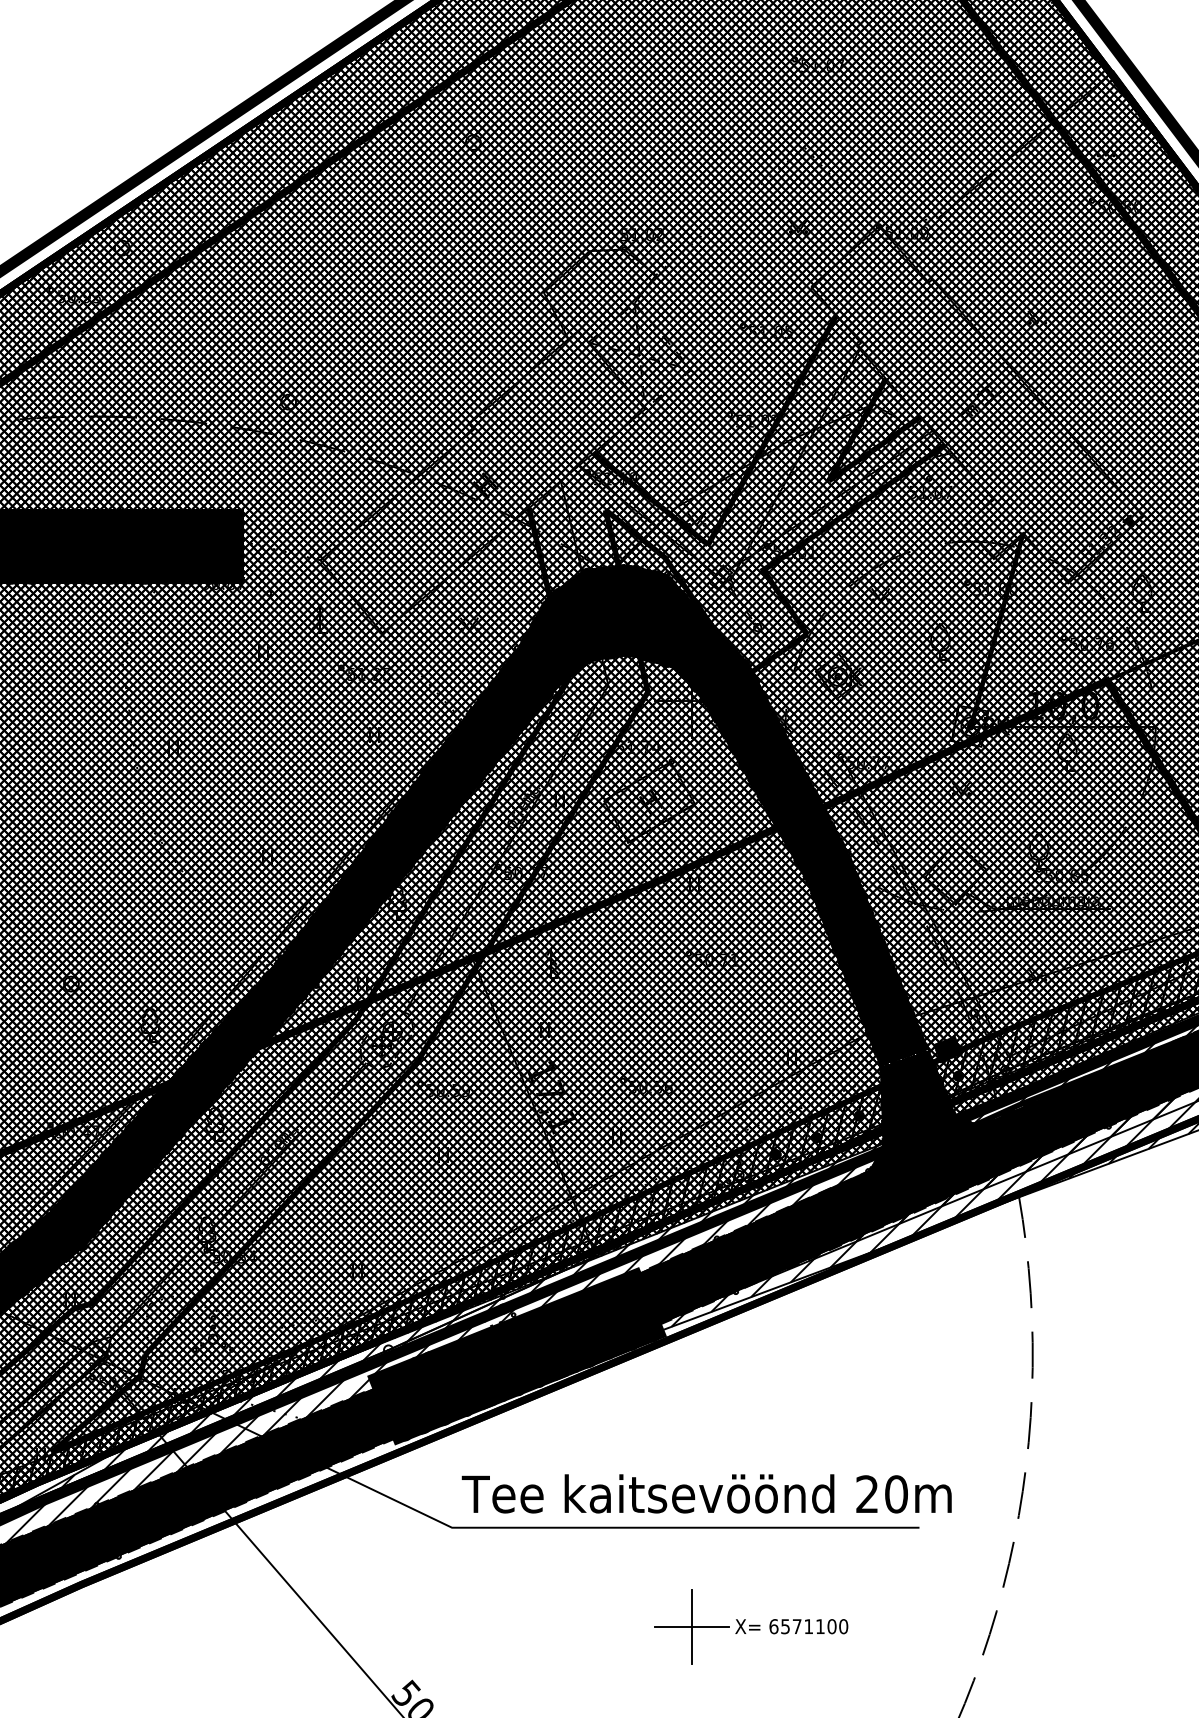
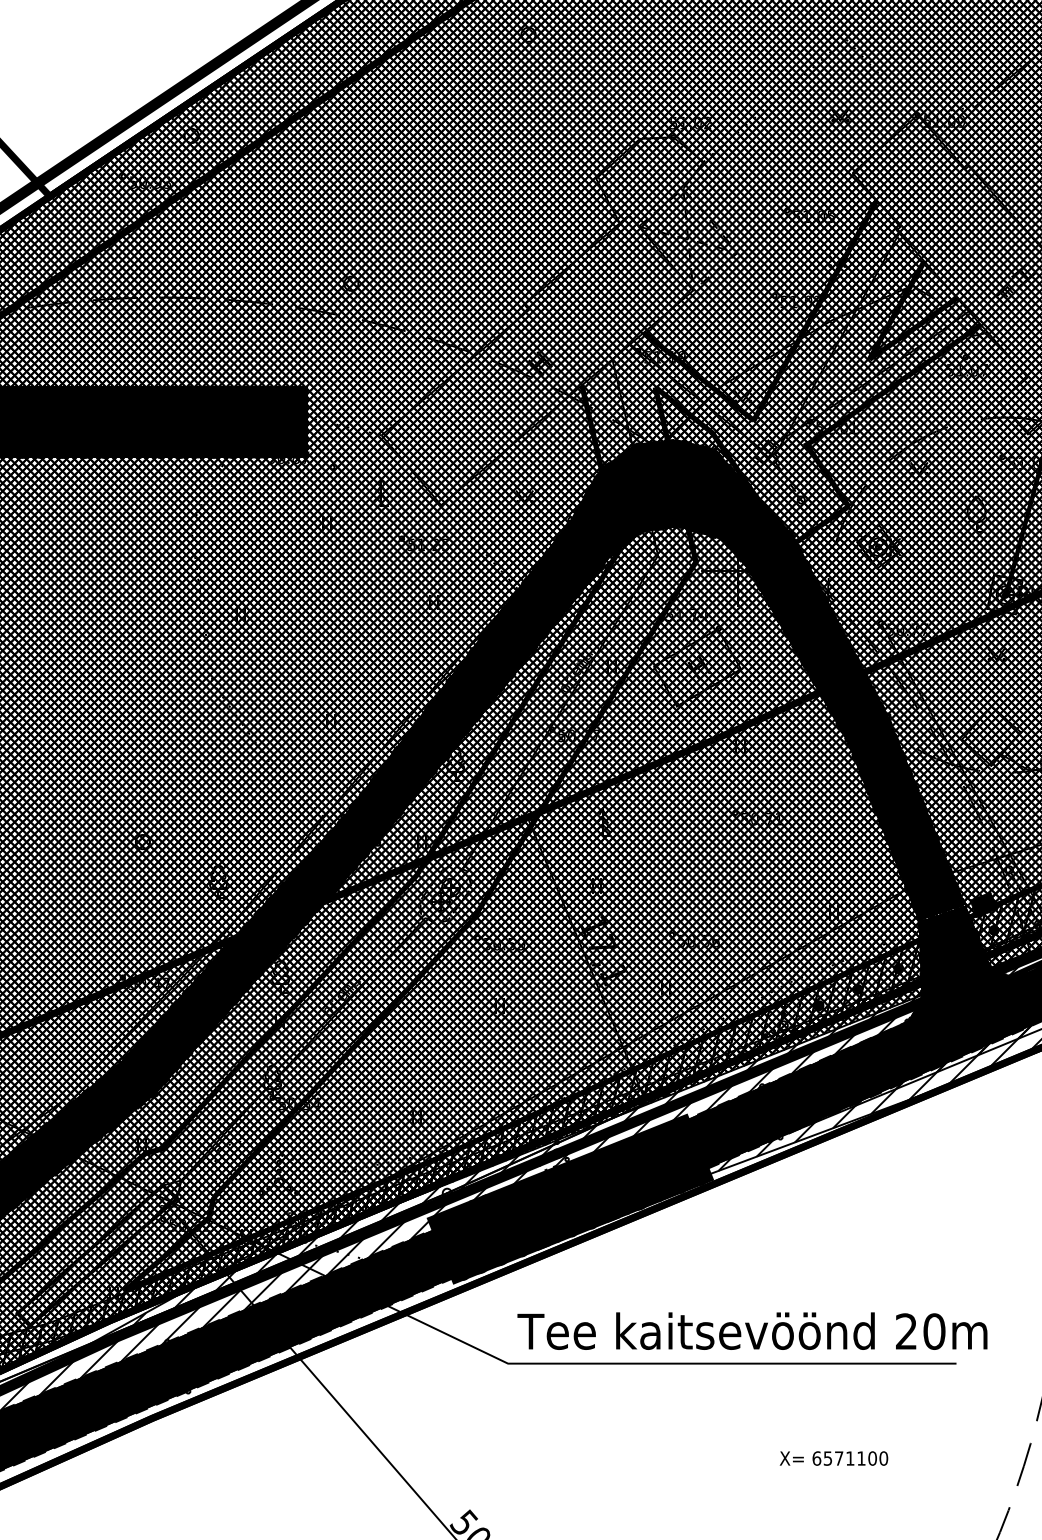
part: (691, 1626) -> (737, 1458), removed

